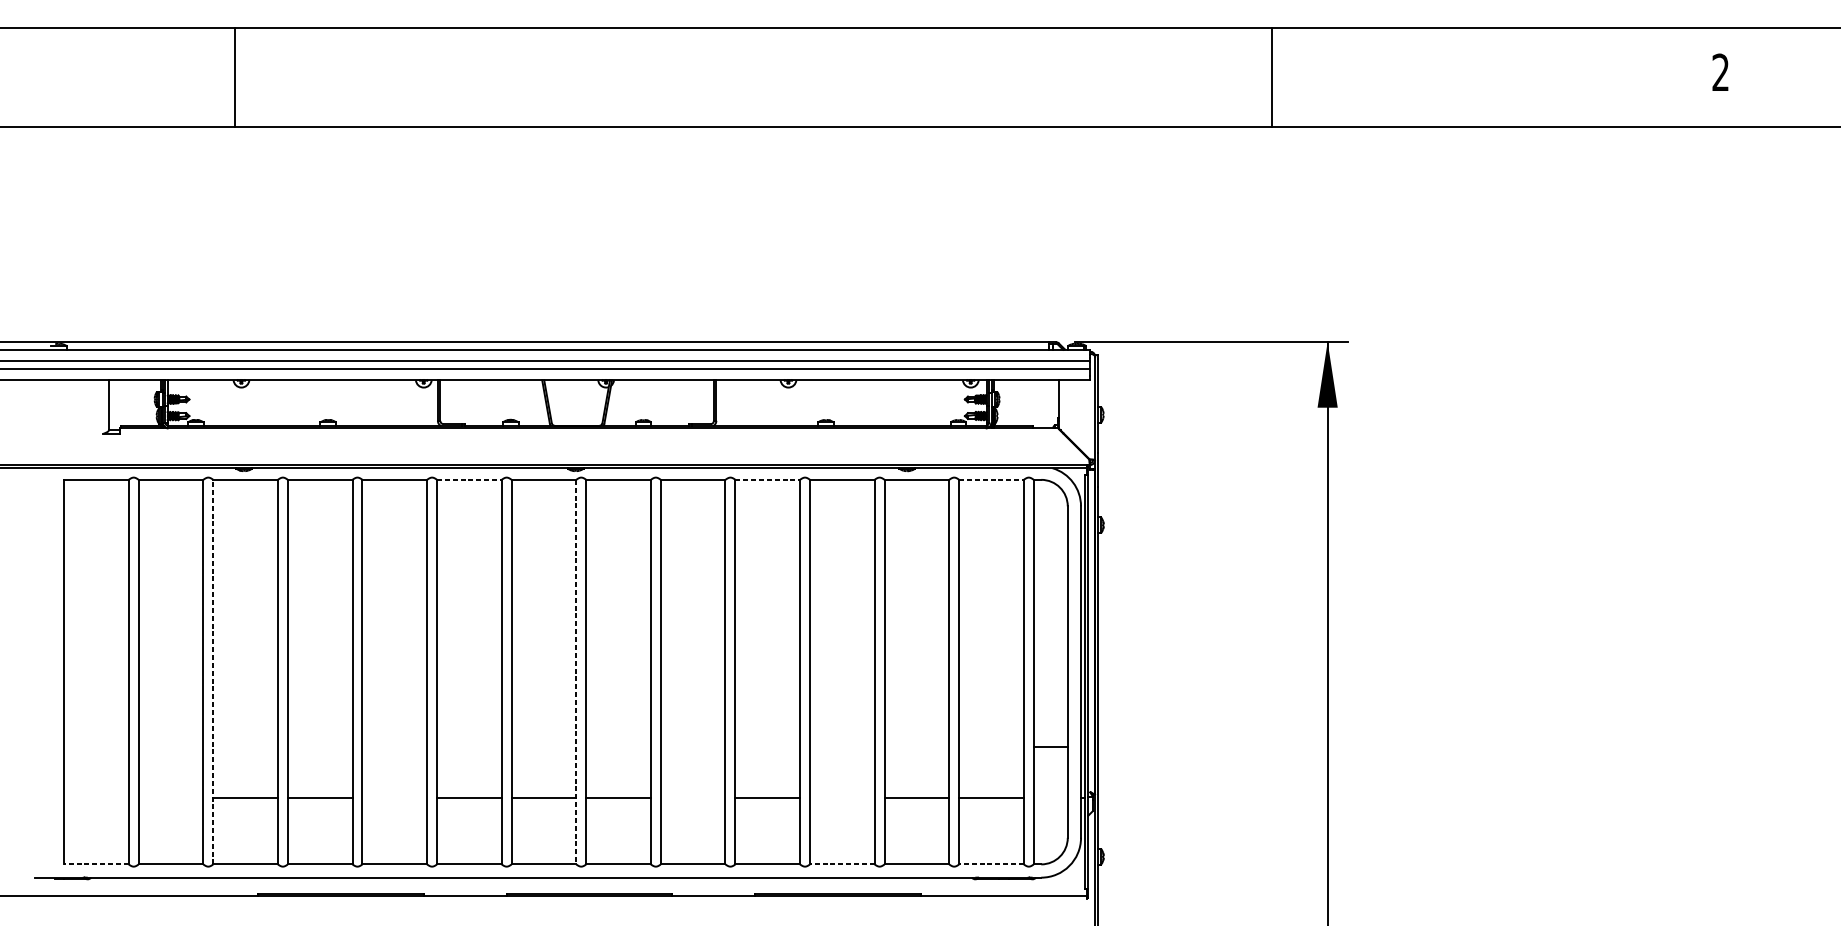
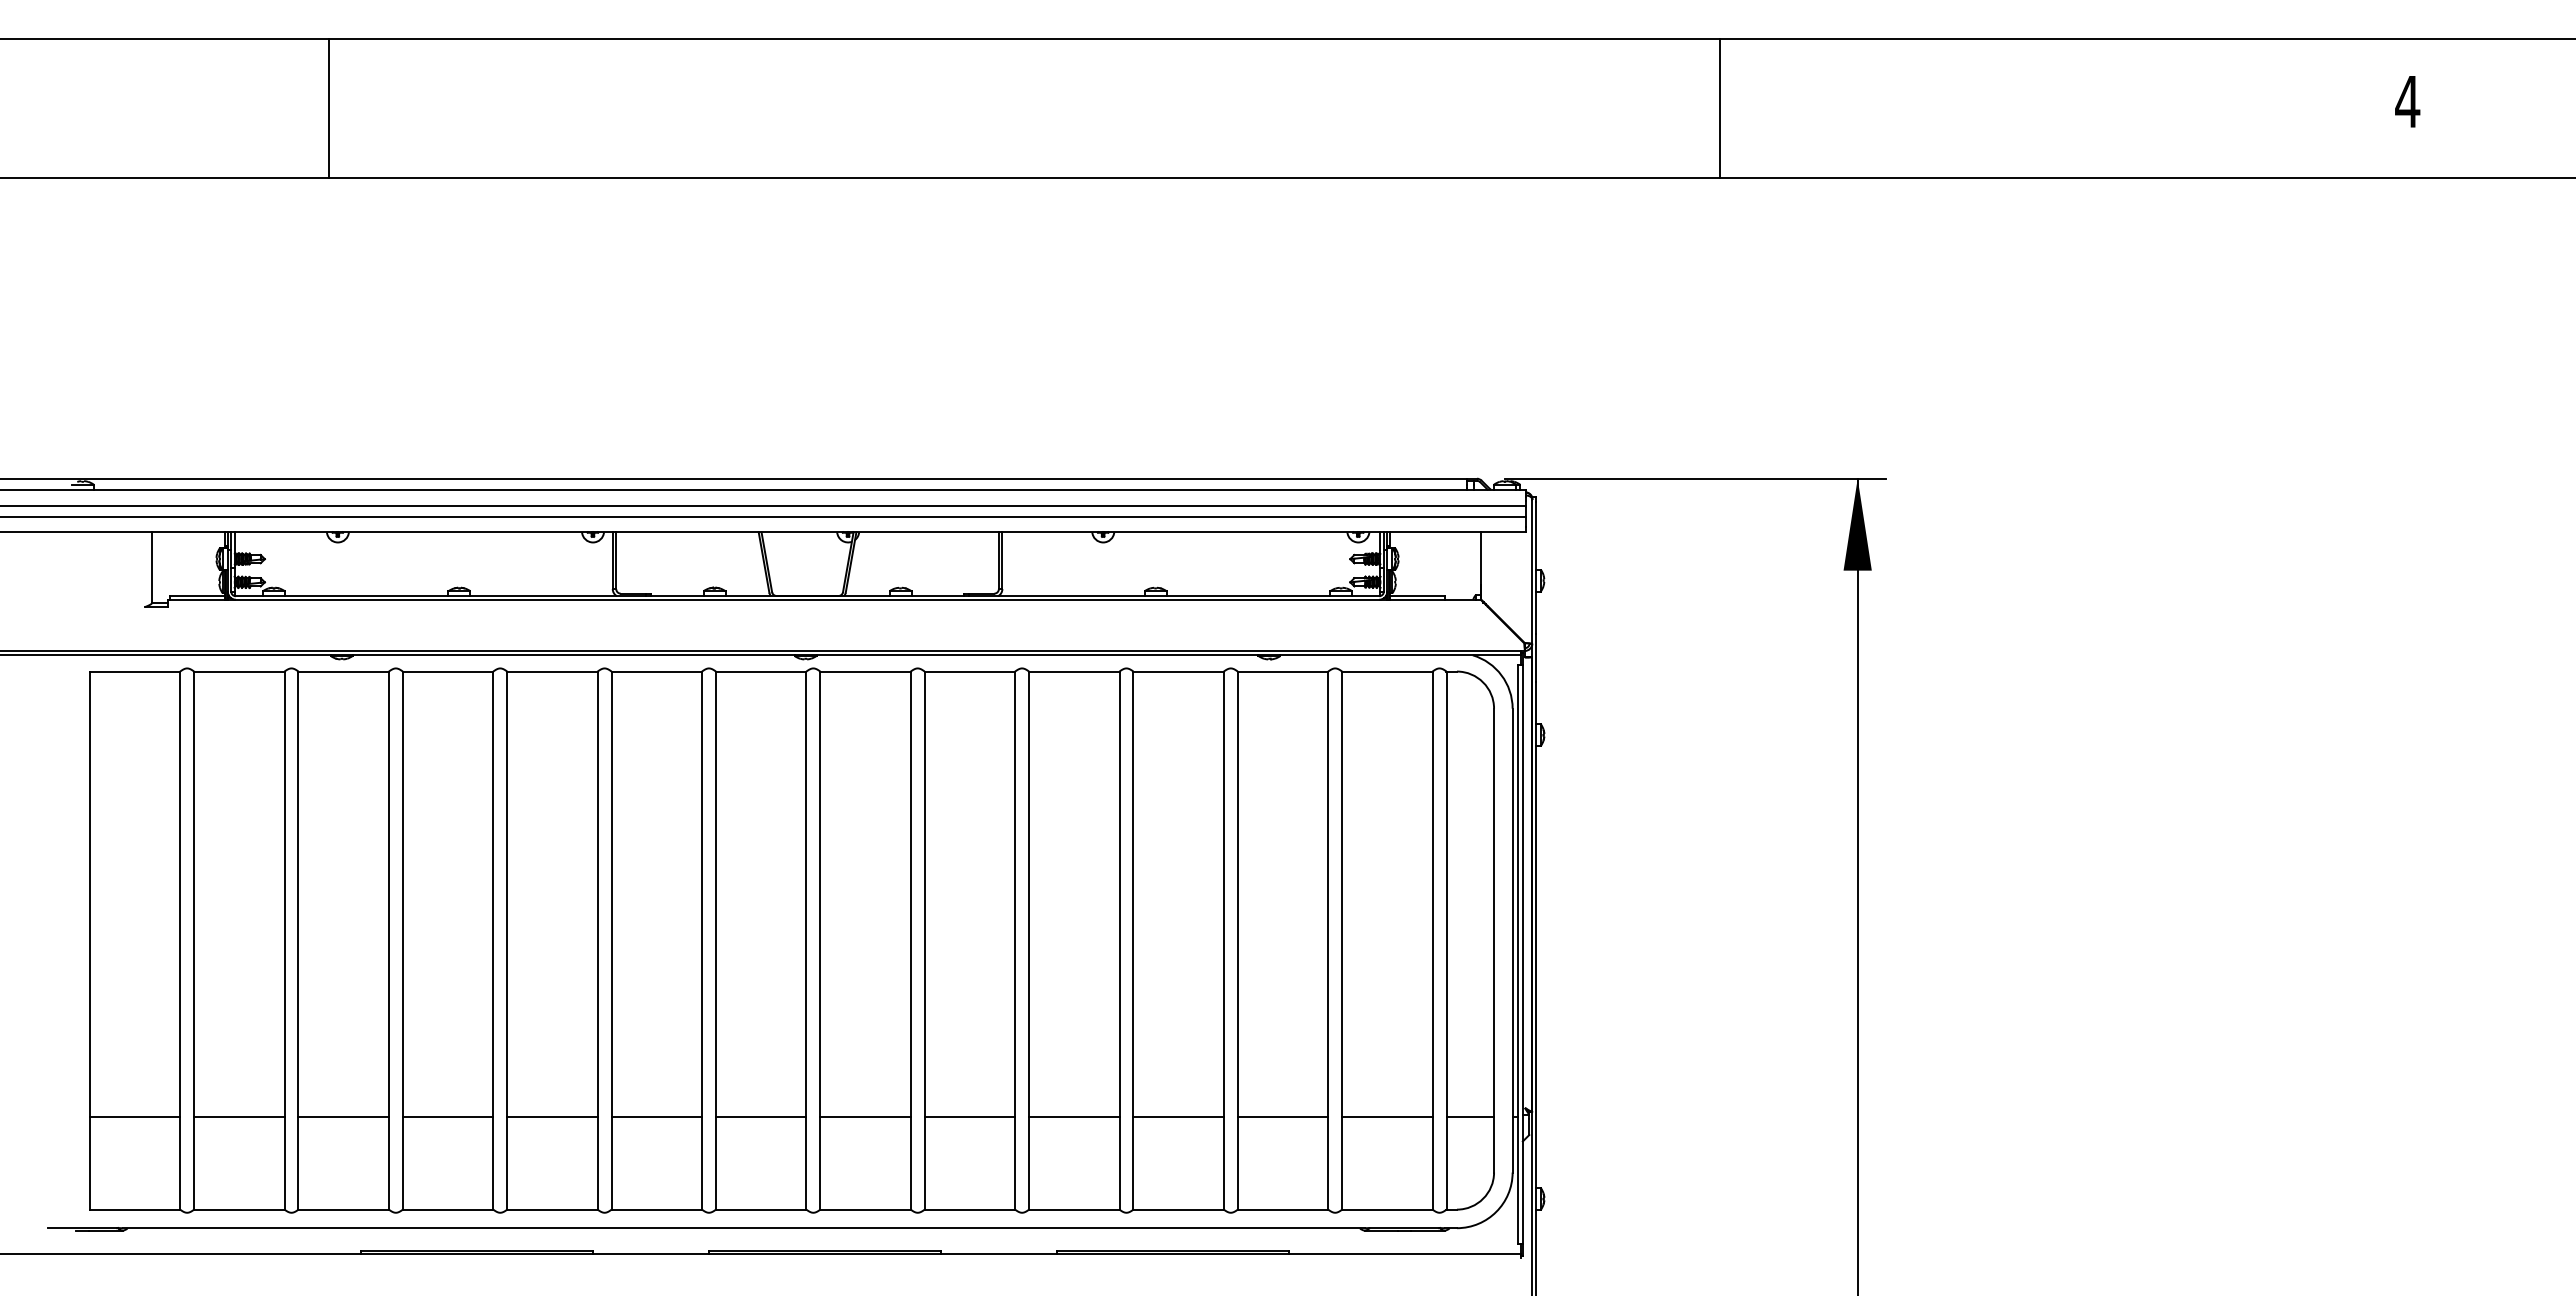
text: (1720, 72) -> (2407, 101), 2 -> 4
line: (1271, 77) -> (1720, 108), moved
line: (469, 479) -> (657, 671), dashed -> solid
line: (767, 479) -> (1074, 671), dashed -> solid
line: (991, 479) -> (1387, 671), dashed -> solid
line: (213, 672) -> (298, 940), dashed -> solid
line: (576, 672) -> (806, 941), dashed -> solid
line: (1050, 747) -> (1470, 1116), moved
line: (96, 797) -> (134, 1116), added
line: (171, 797) -> (239, 1116), added
line: (394, 797) -> (552, 1116), added
line: (692, 797) -> (969, 1116), added
line: (842, 797) -> (1178, 1116), added
line: (96, 864) -> (134, 1209), dashed -> solid
line: (842, 864) -> (1178, 1209), dashed -> solid
line: (990, 864) -> (1386, 1209), dashed -> solid

